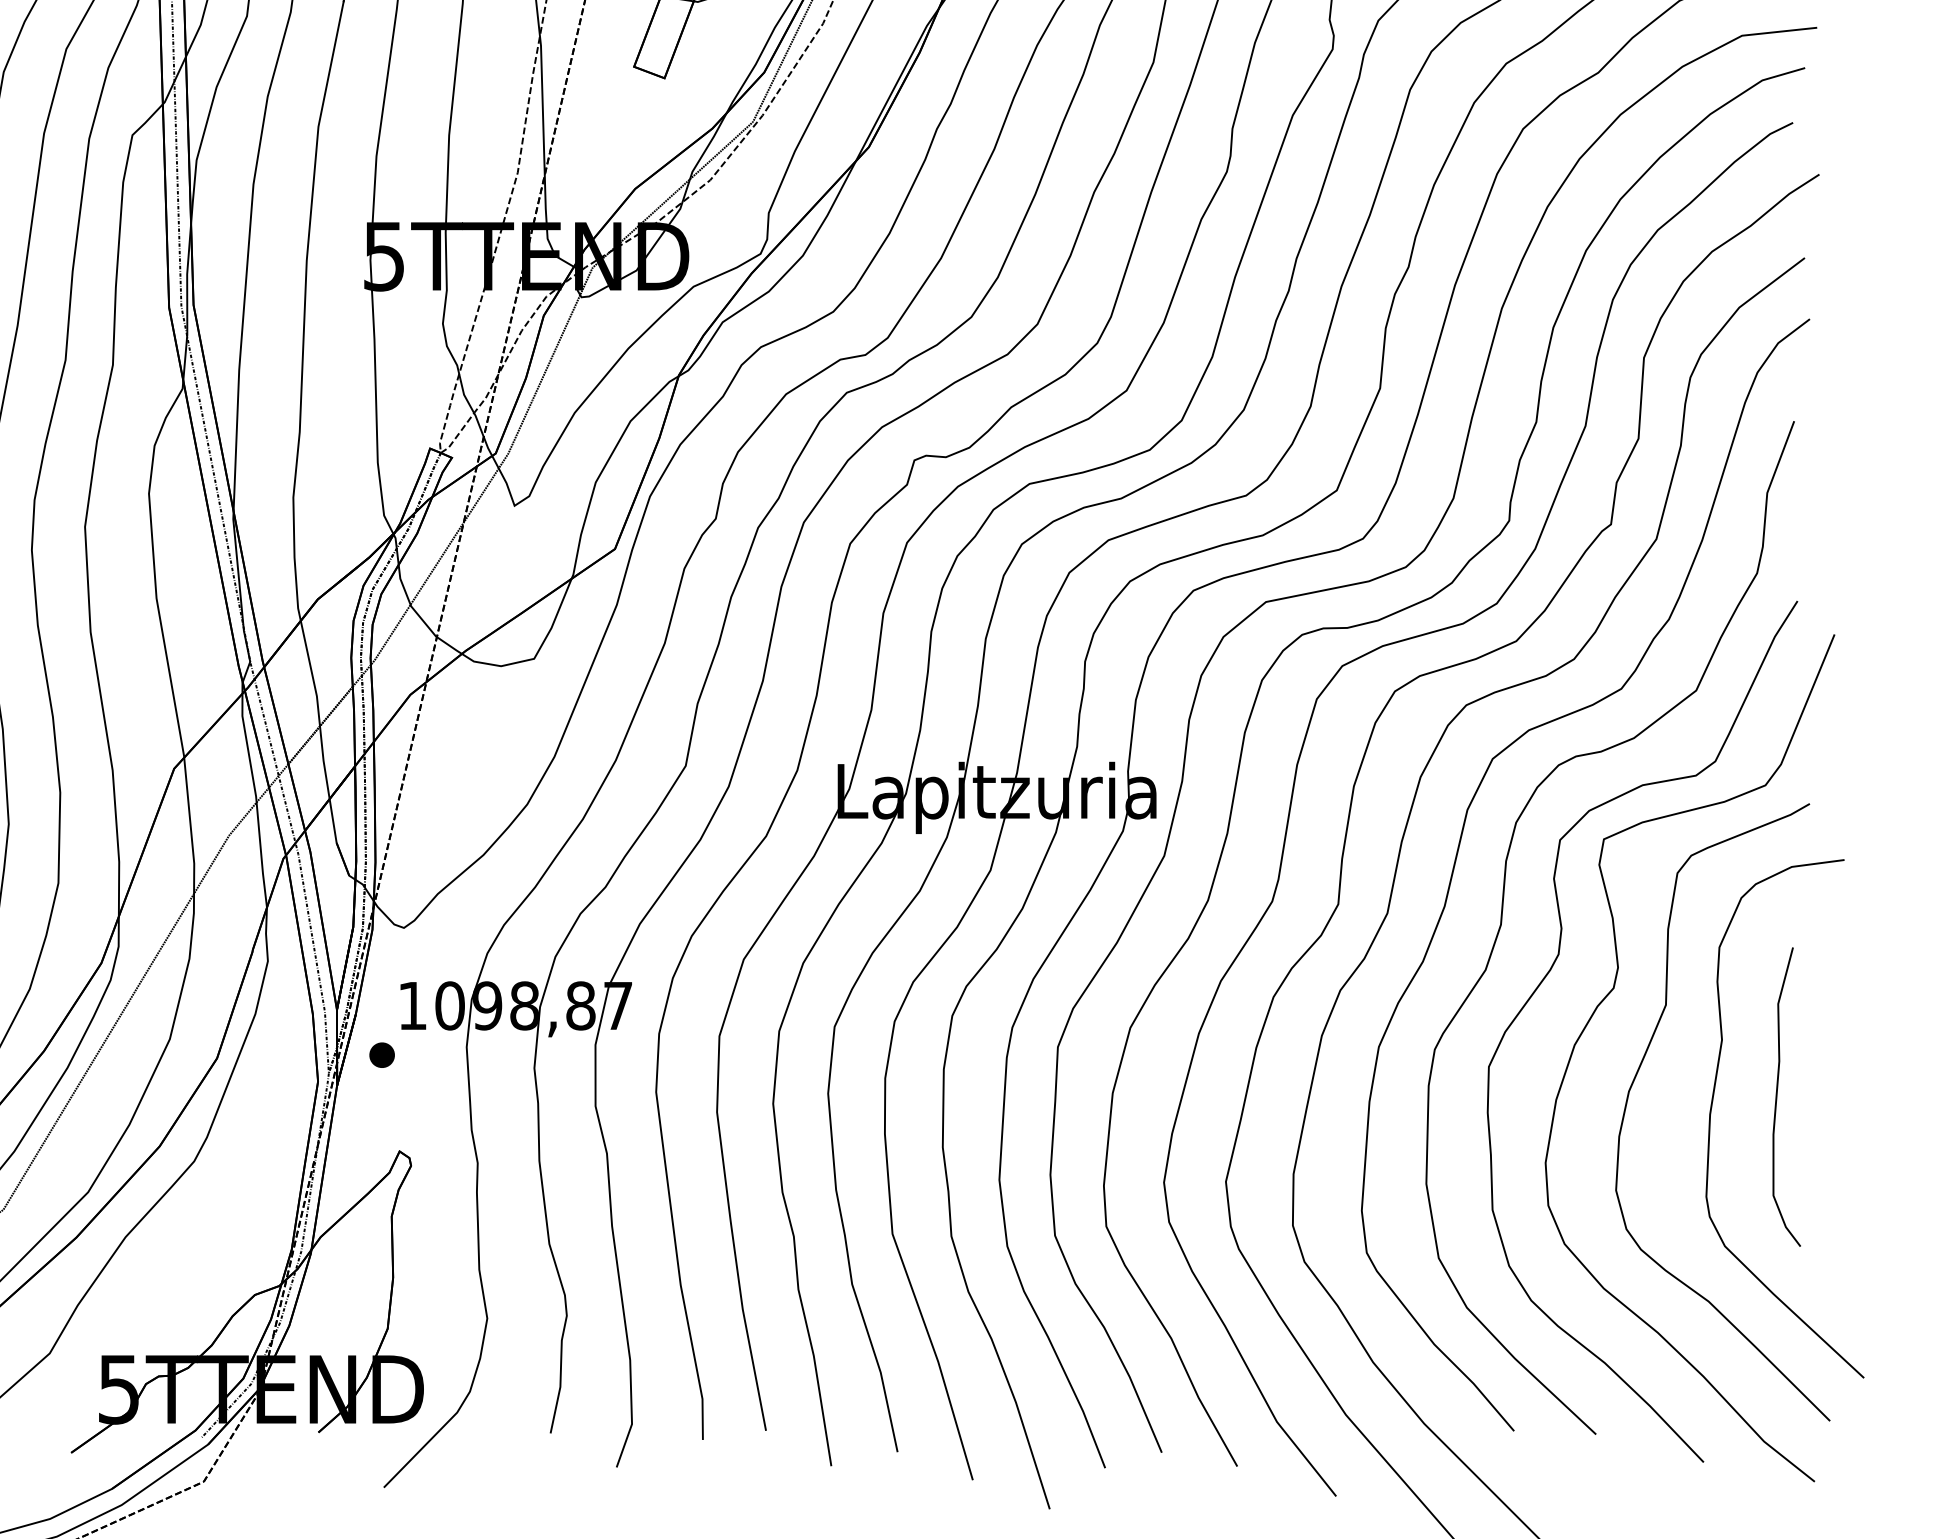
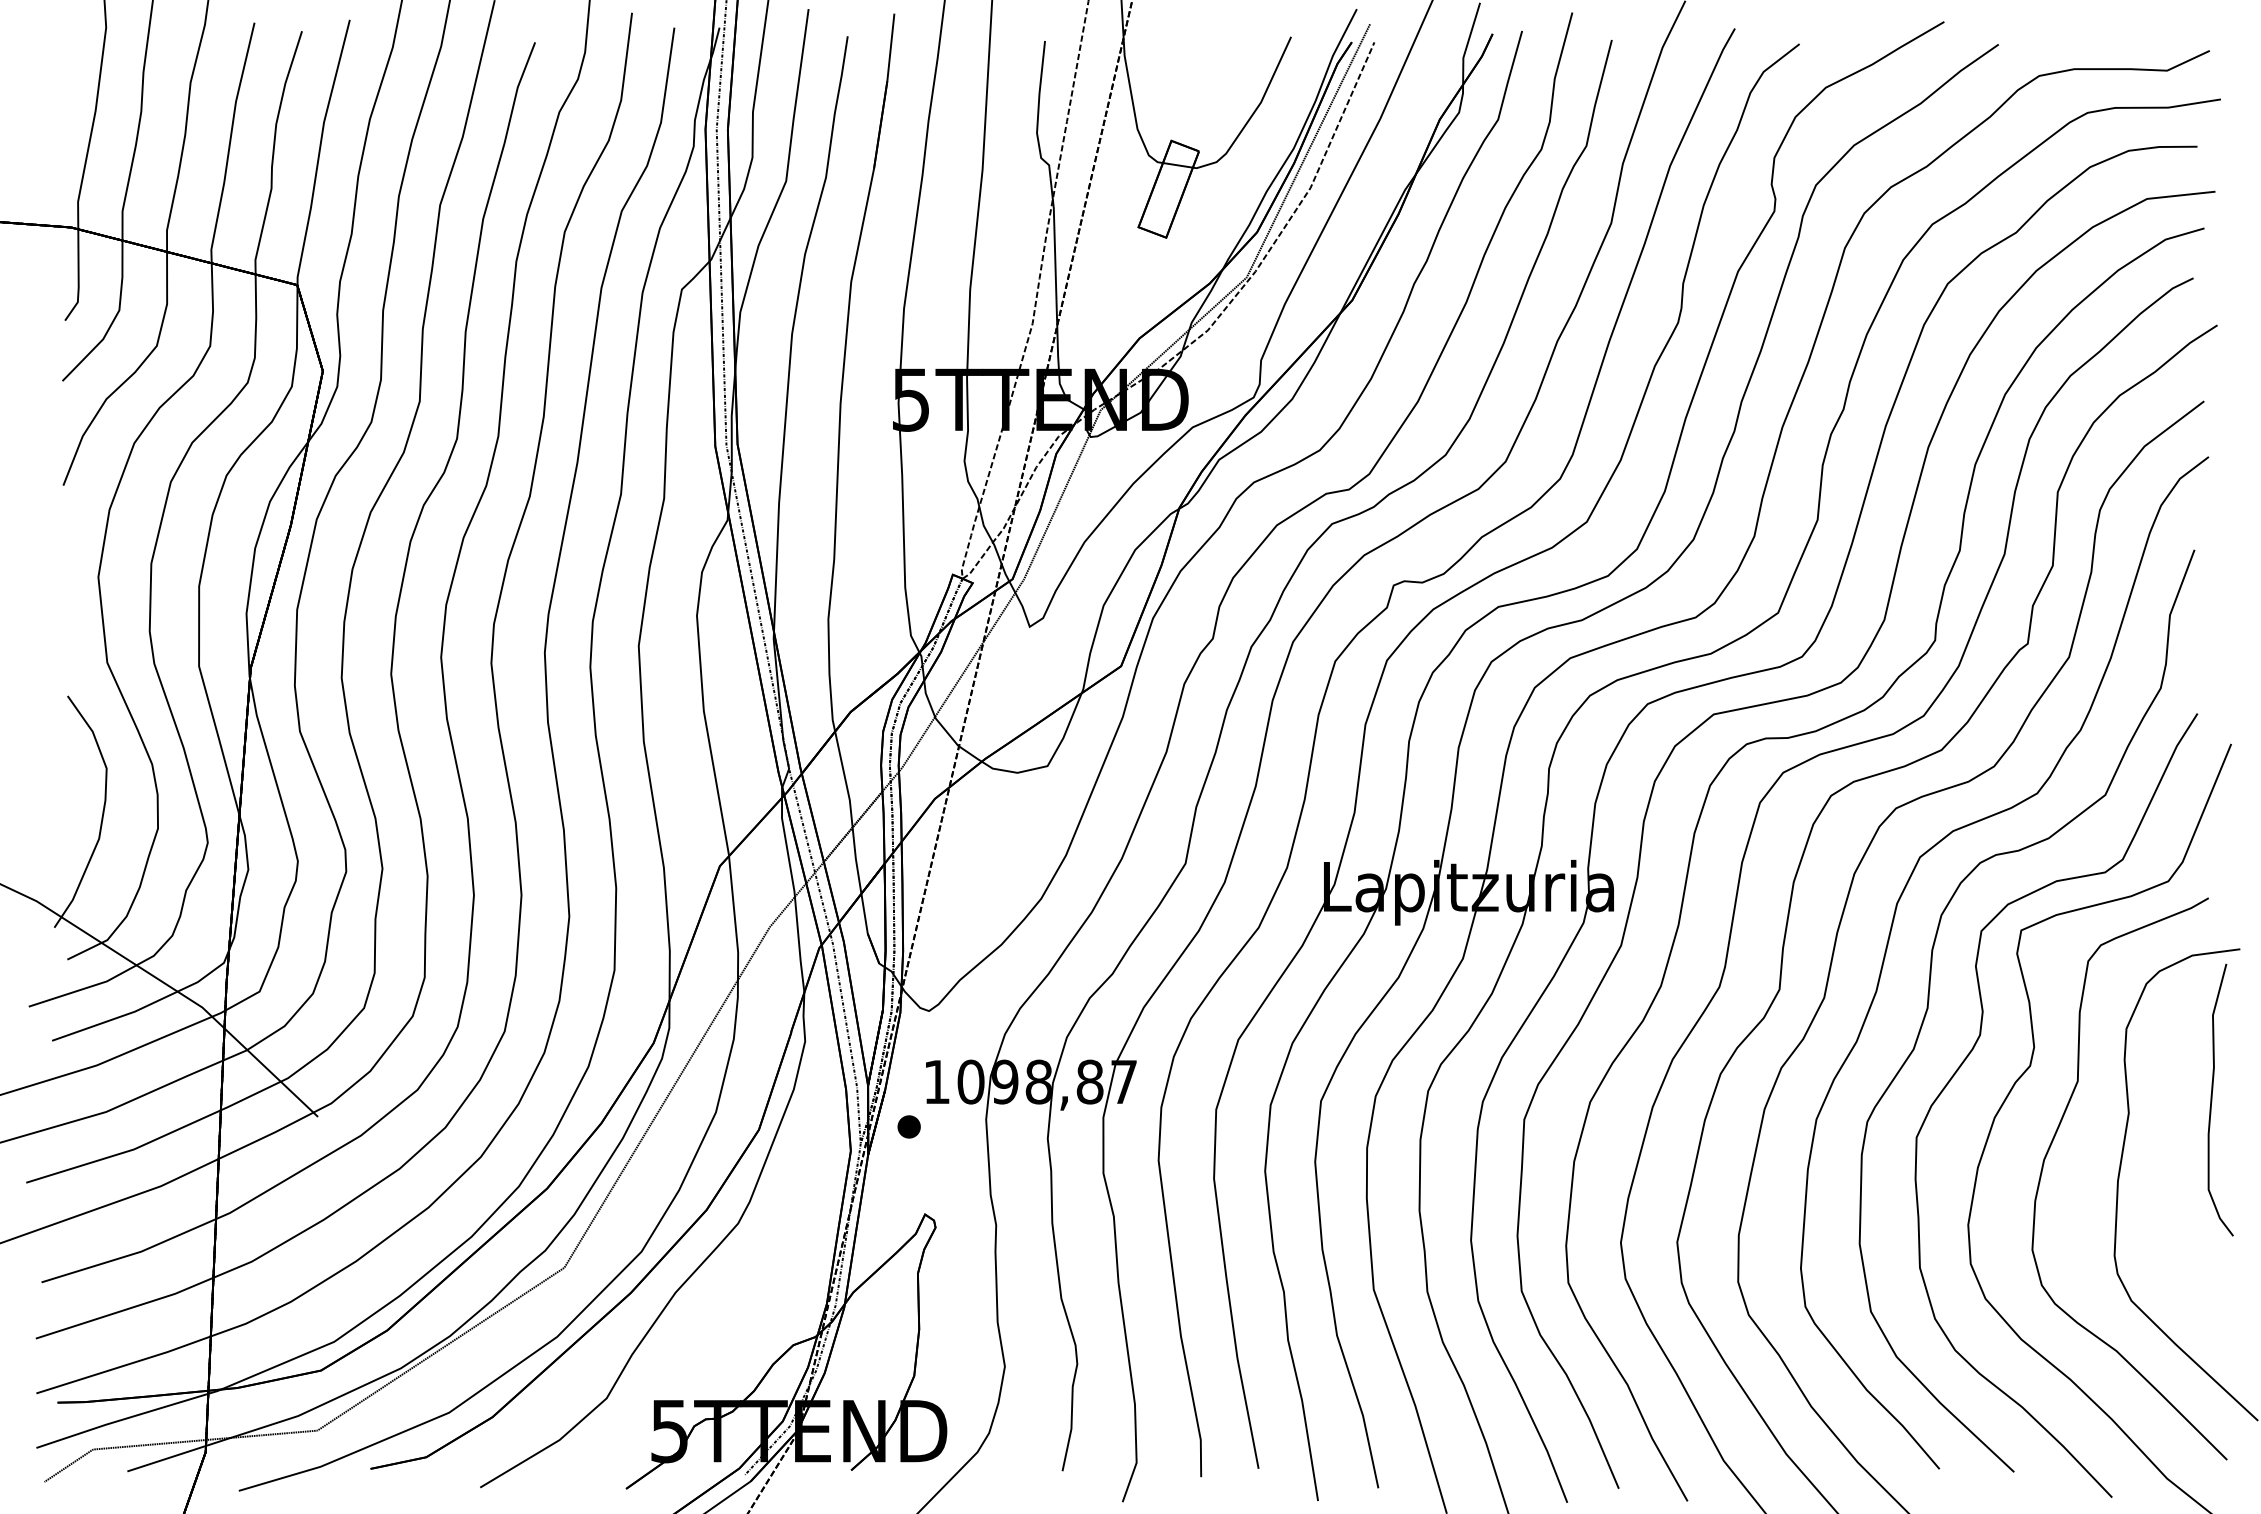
part: (1777, 1096) -> (2212, 1099), moved

